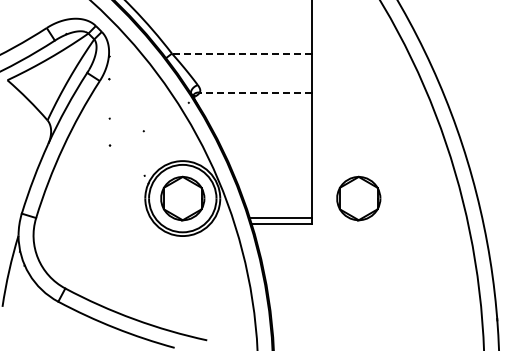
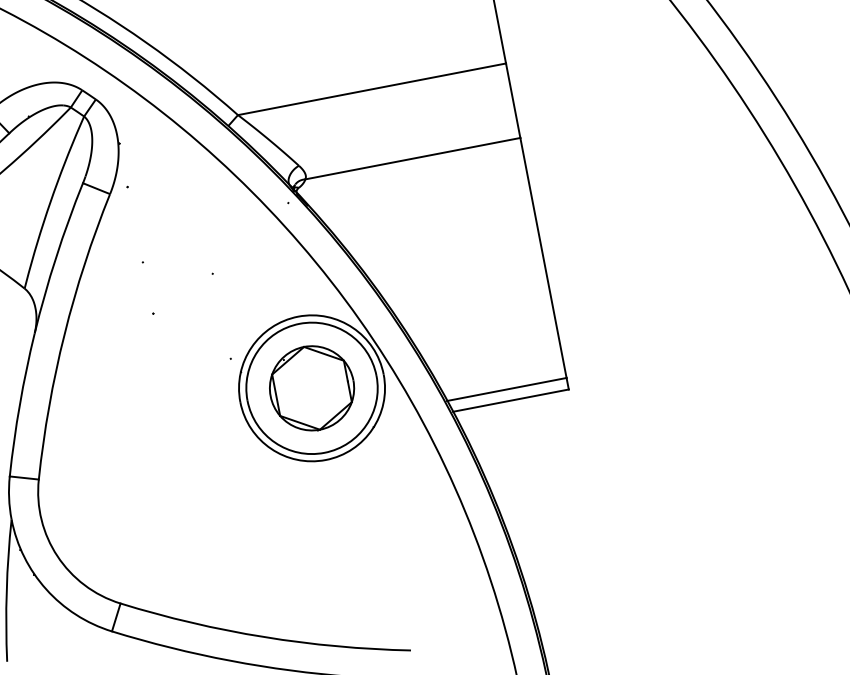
line: (241, 53) -> (370, 89), dashed -> solid
line: (255, 92) -> (412, 158), dashed -> solid
part: (358, 198) -> (648, 323), removed

